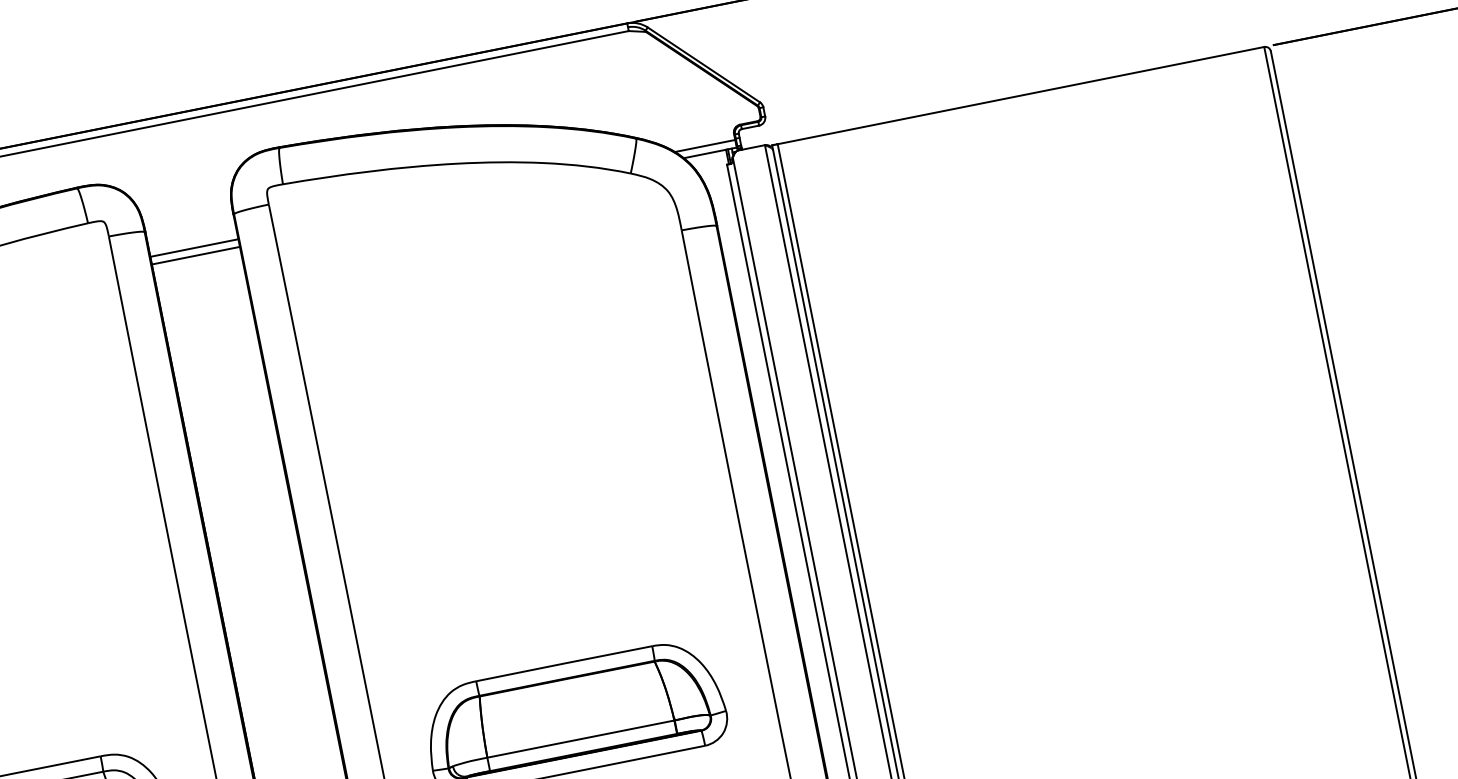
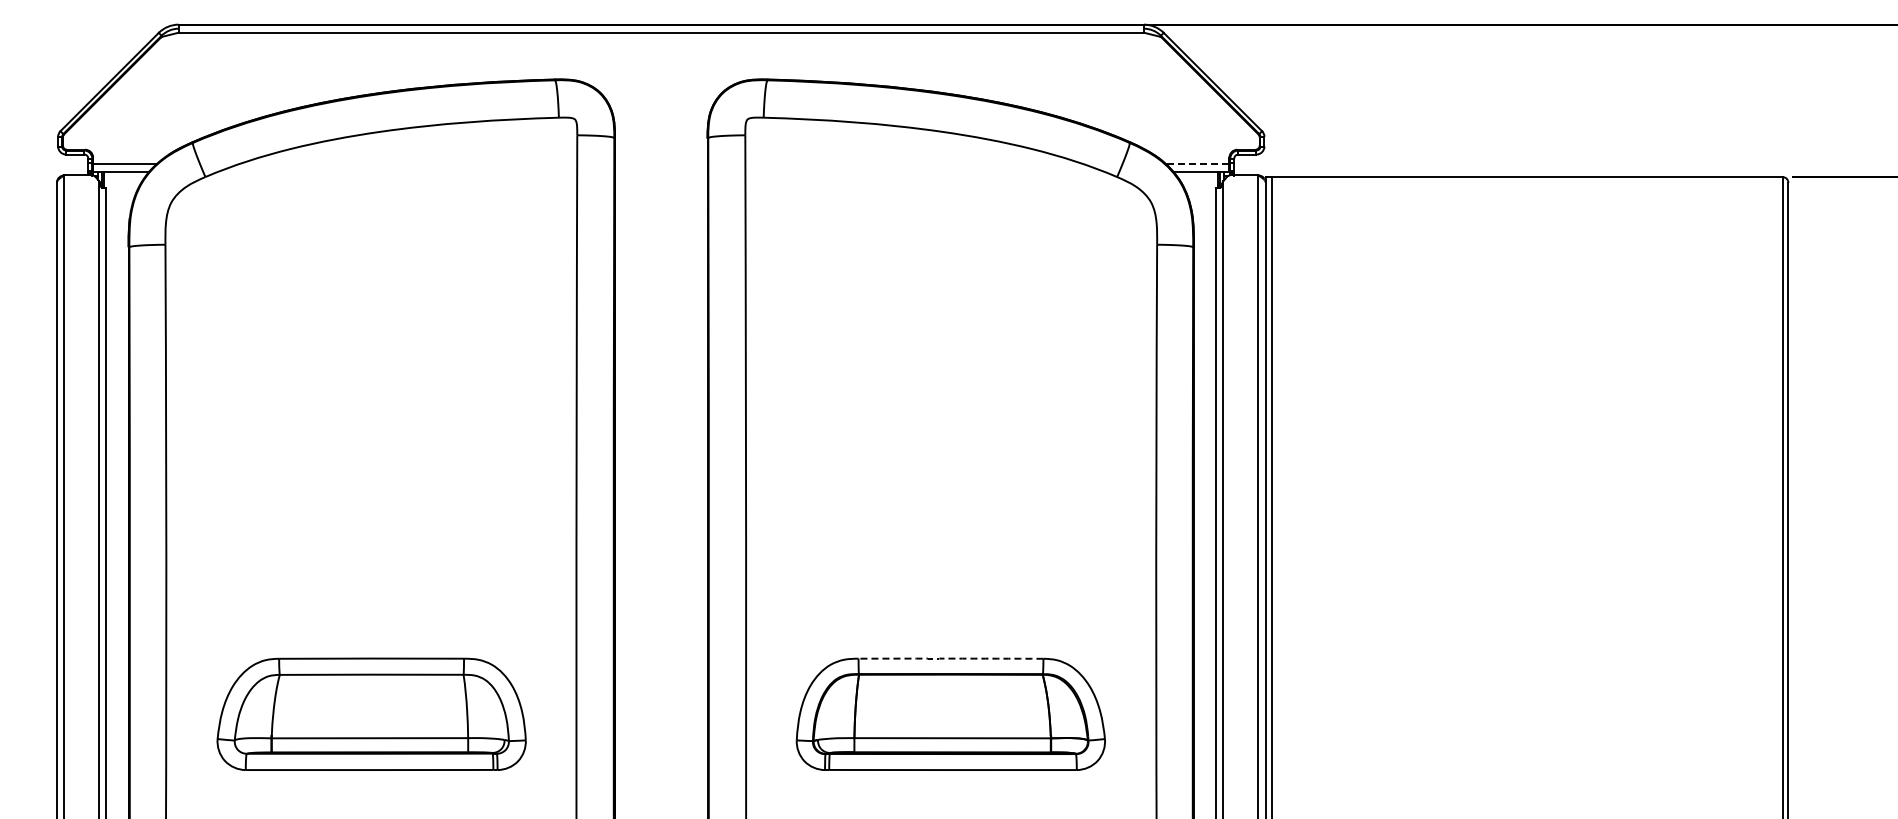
line: (704, 146) -> (1197, 164), solid -> dashed
line: (194, 248) -> (661, 164), removed
line: (196, 255) -> (661, 172), removed
arc: (564, 663) -> (951, 658), solid -> dashed

